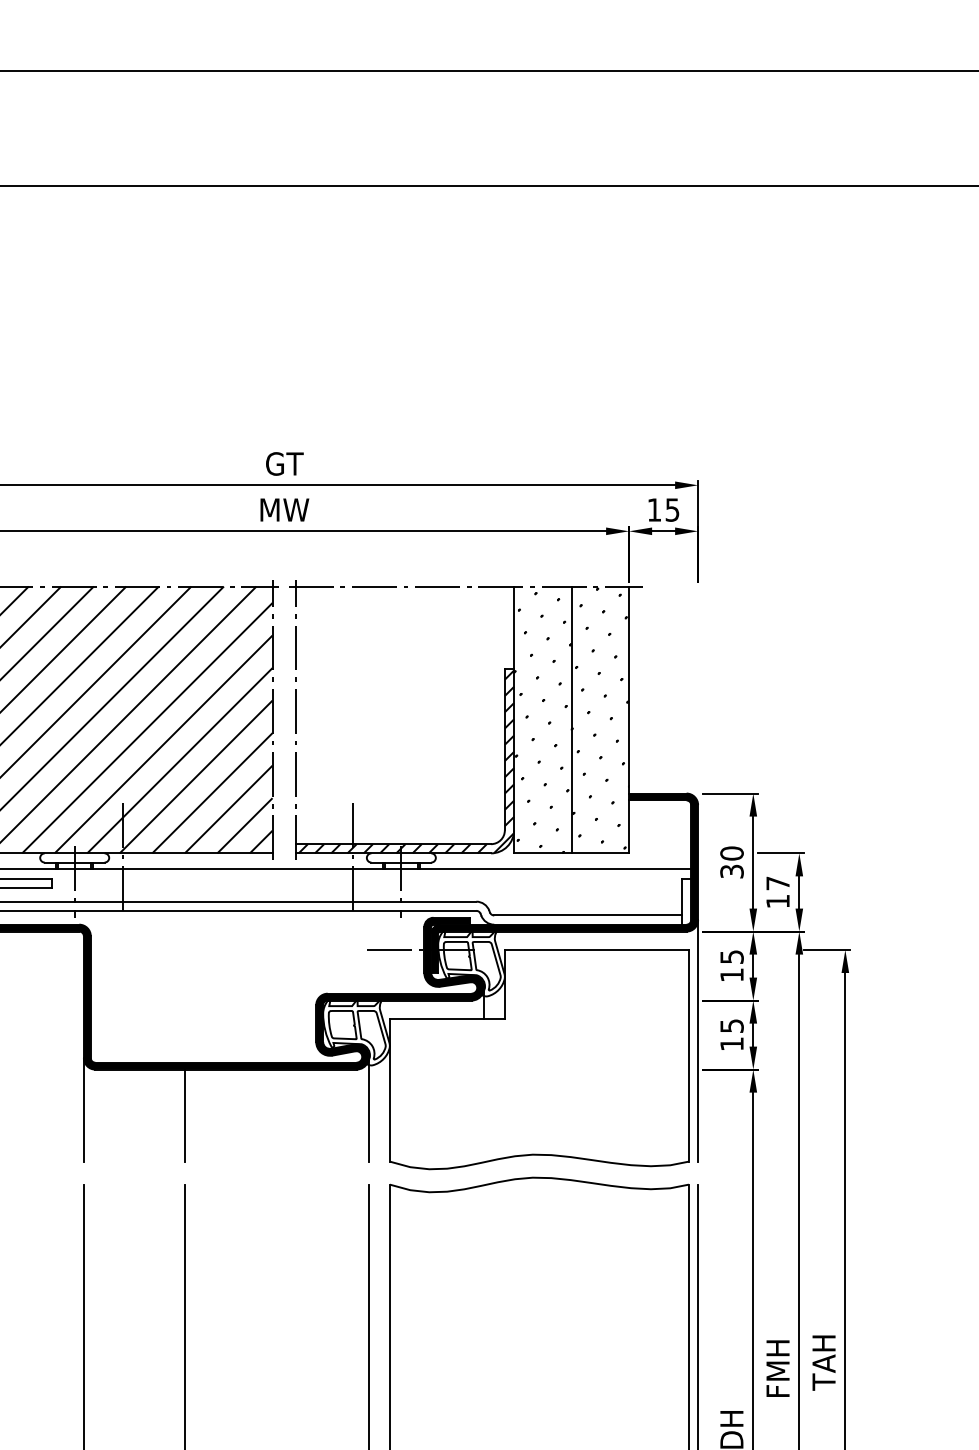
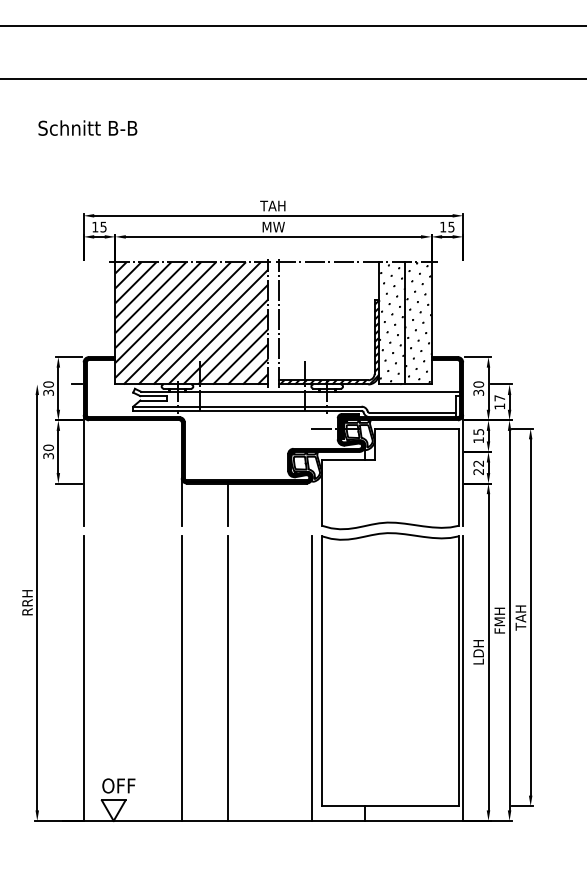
text: (282, 462) -> (272, 205), GT -> TAH
text: (731, 1034) -> (478, 467), 15 -> 22
line: (369, 1108) -> (312, 501), removed

